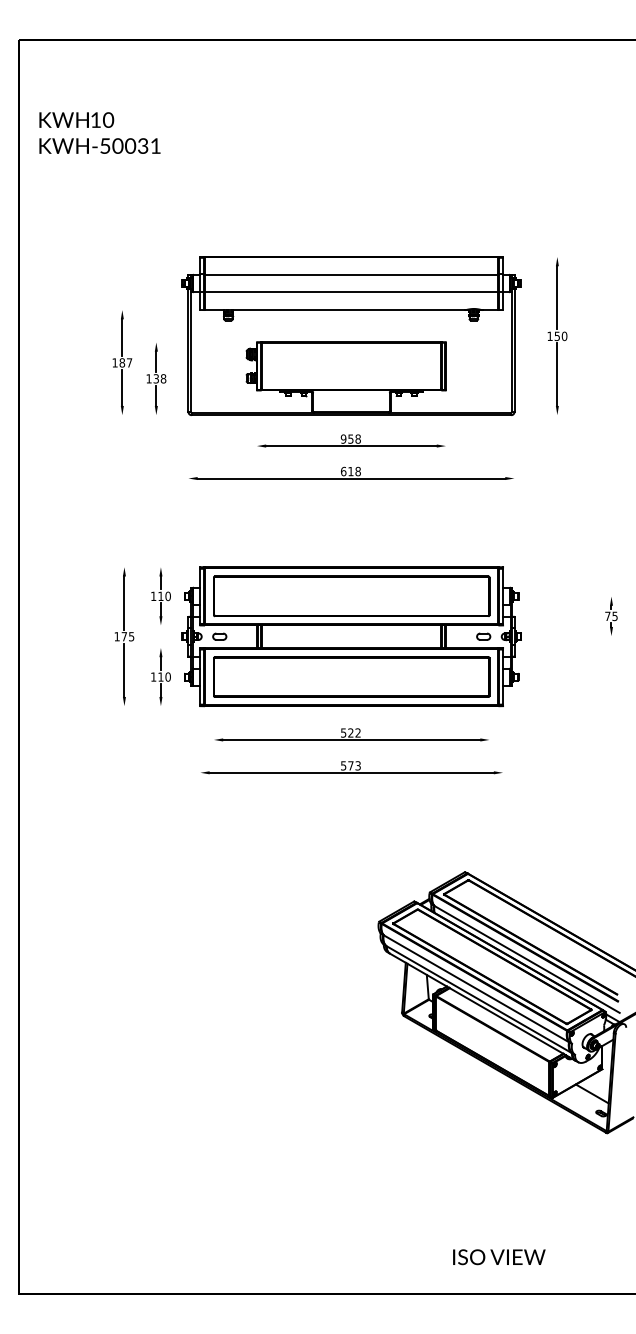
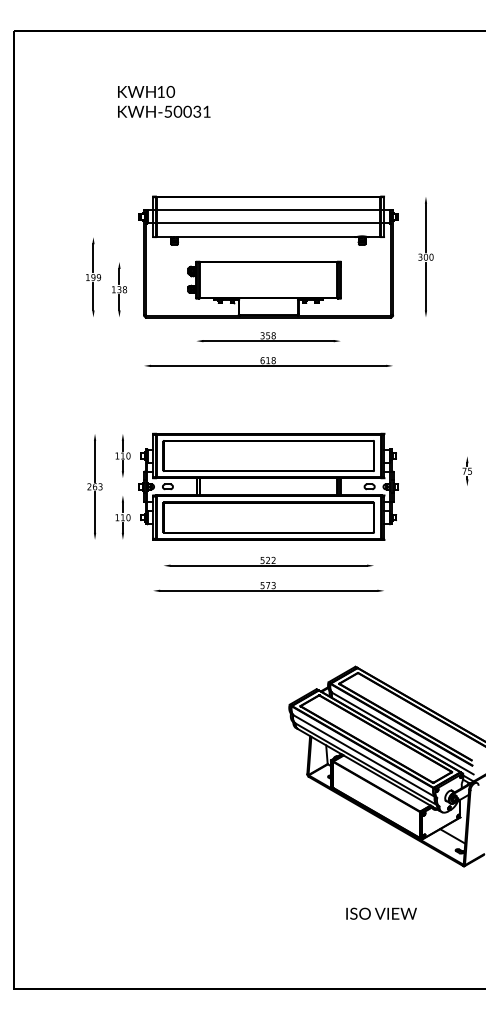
text: (99, 132) -> (163, 101), moved
text: (553, 336) -> (423, 257), 150 -> 300
text: (125, 362) -> (95, 277), 187 -> 199
text: (343, 438) -> (262, 335), 958 -> 358
text: (124, 636) -> (95, 486), 175 -> 263
text: (499, 1257) -> (381, 913), moved

